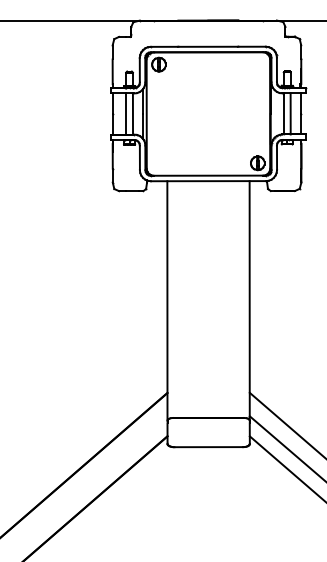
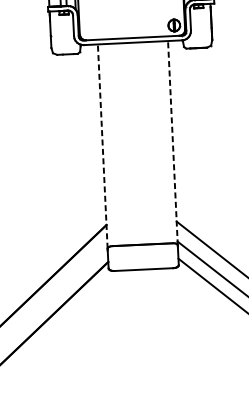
line: (167, 300) -> (102, 146), solid -> dashed
line: (249, 300) -> (172, 142), solid -> dashed

